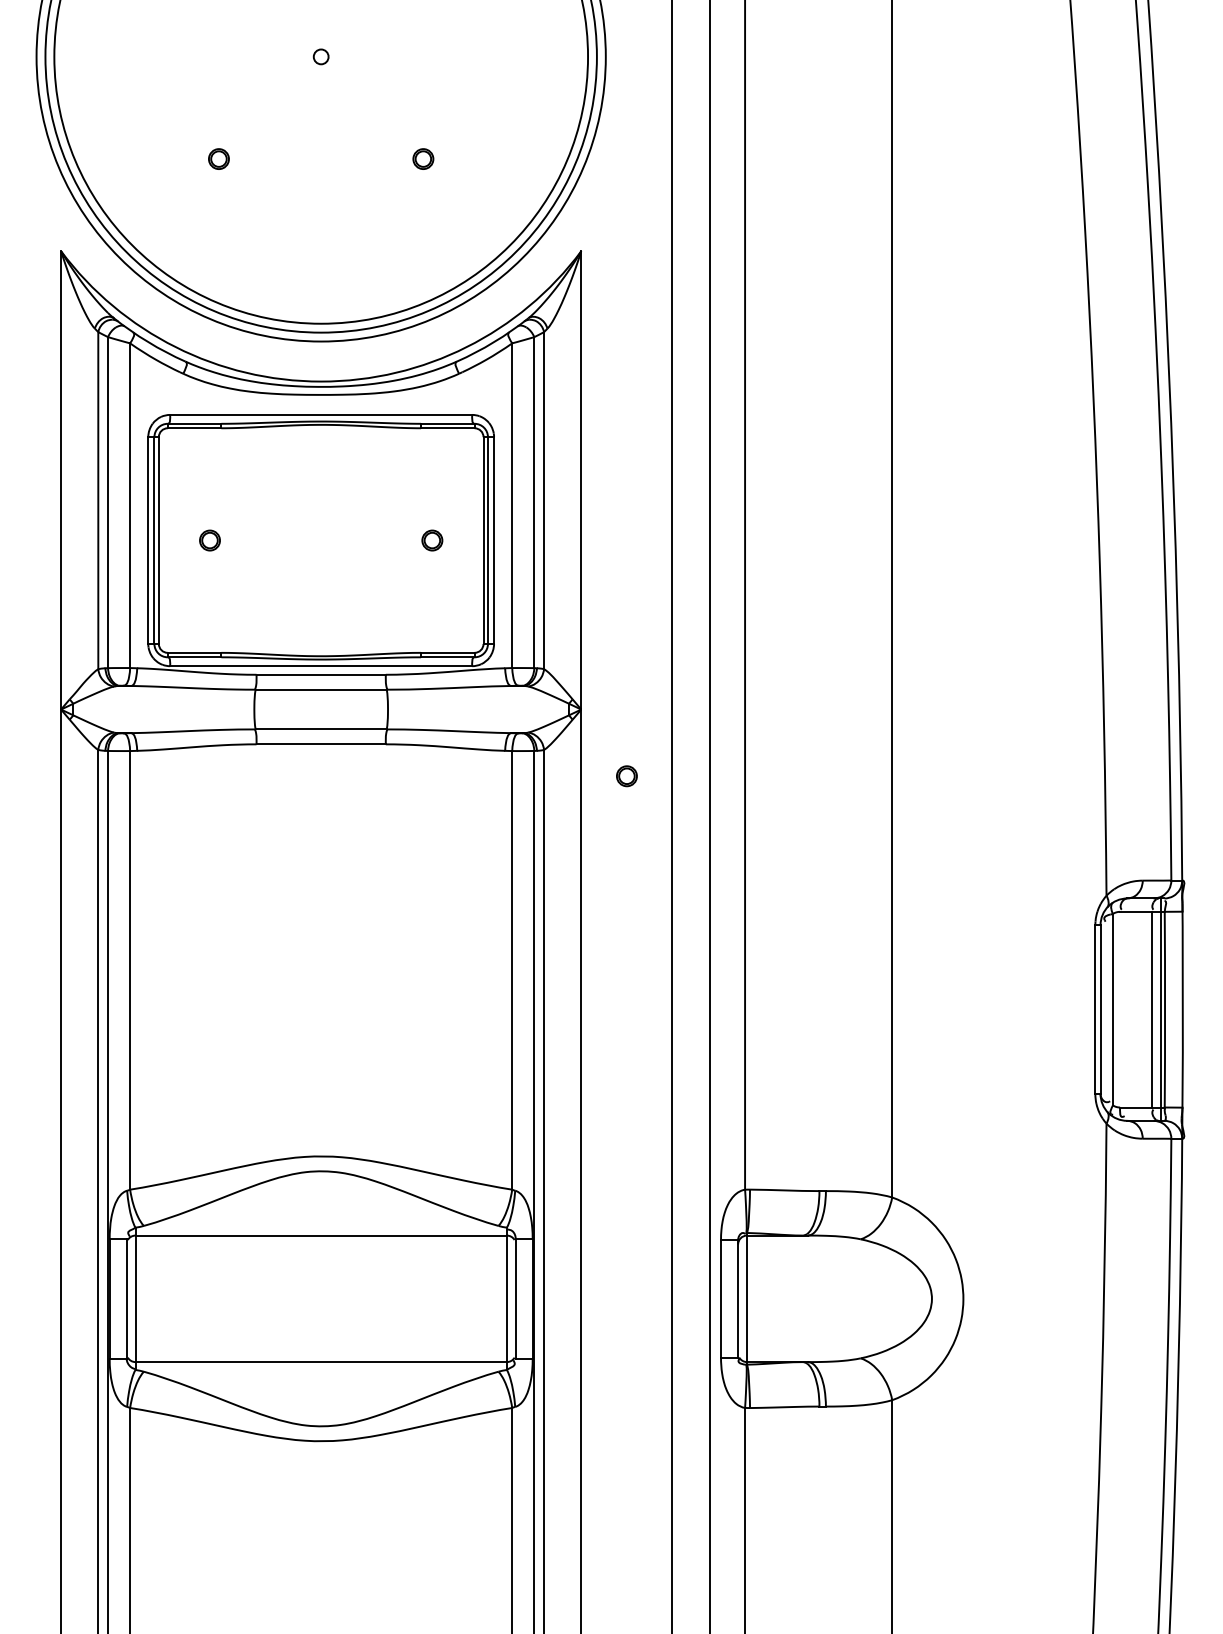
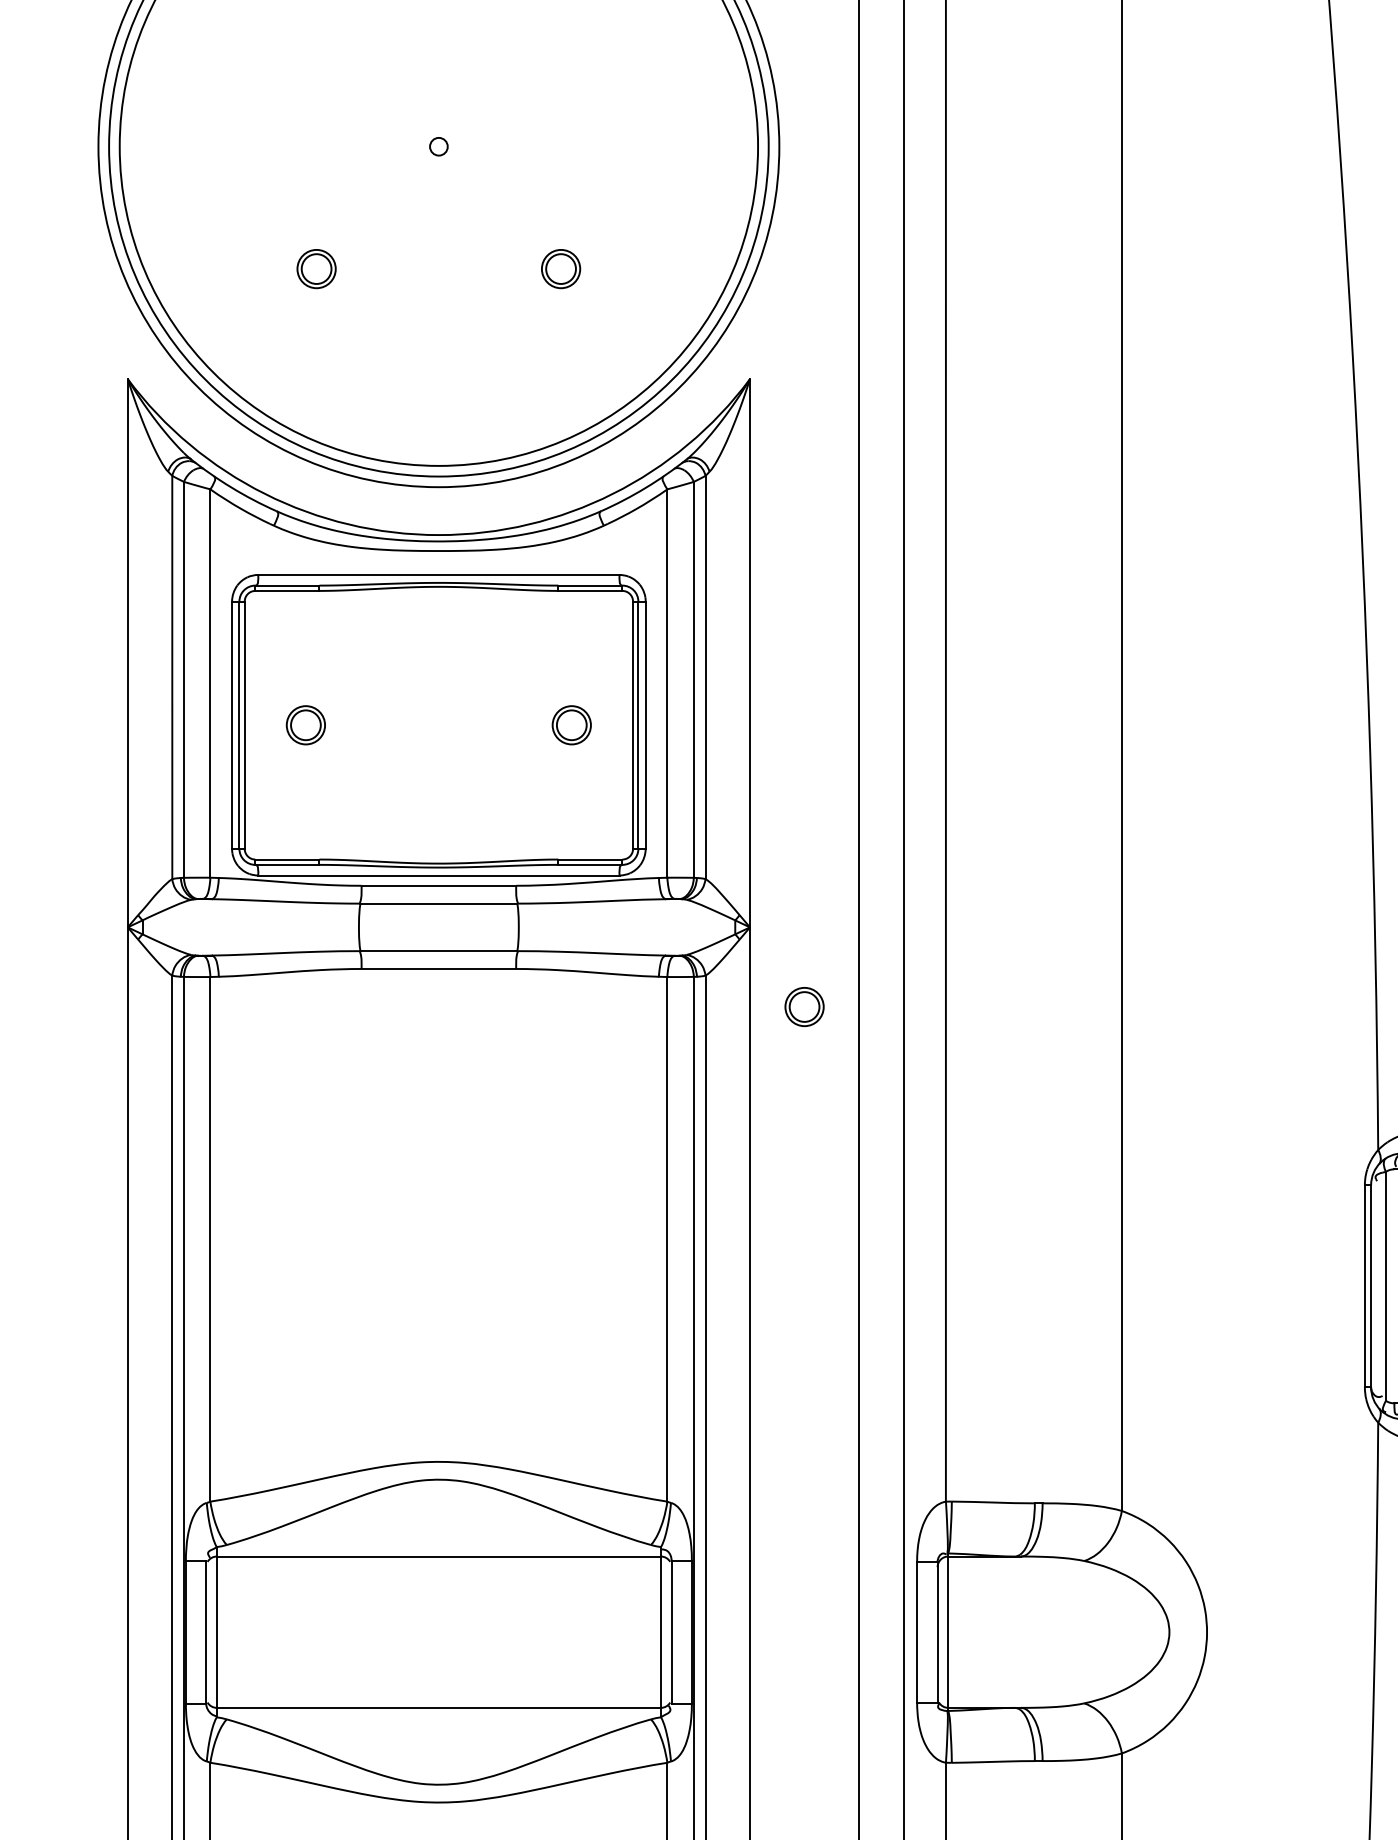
part: (218, 158) -> (316, 268), size x1.6
part: (423, 158) -> (561, 268), size x1.6
part: (209, 540) -> (305, 725), size x1.6
part: (432, 540) -> (572, 725), size x1.6
part: (626, 776) -> (804, 1007), size x1.6

